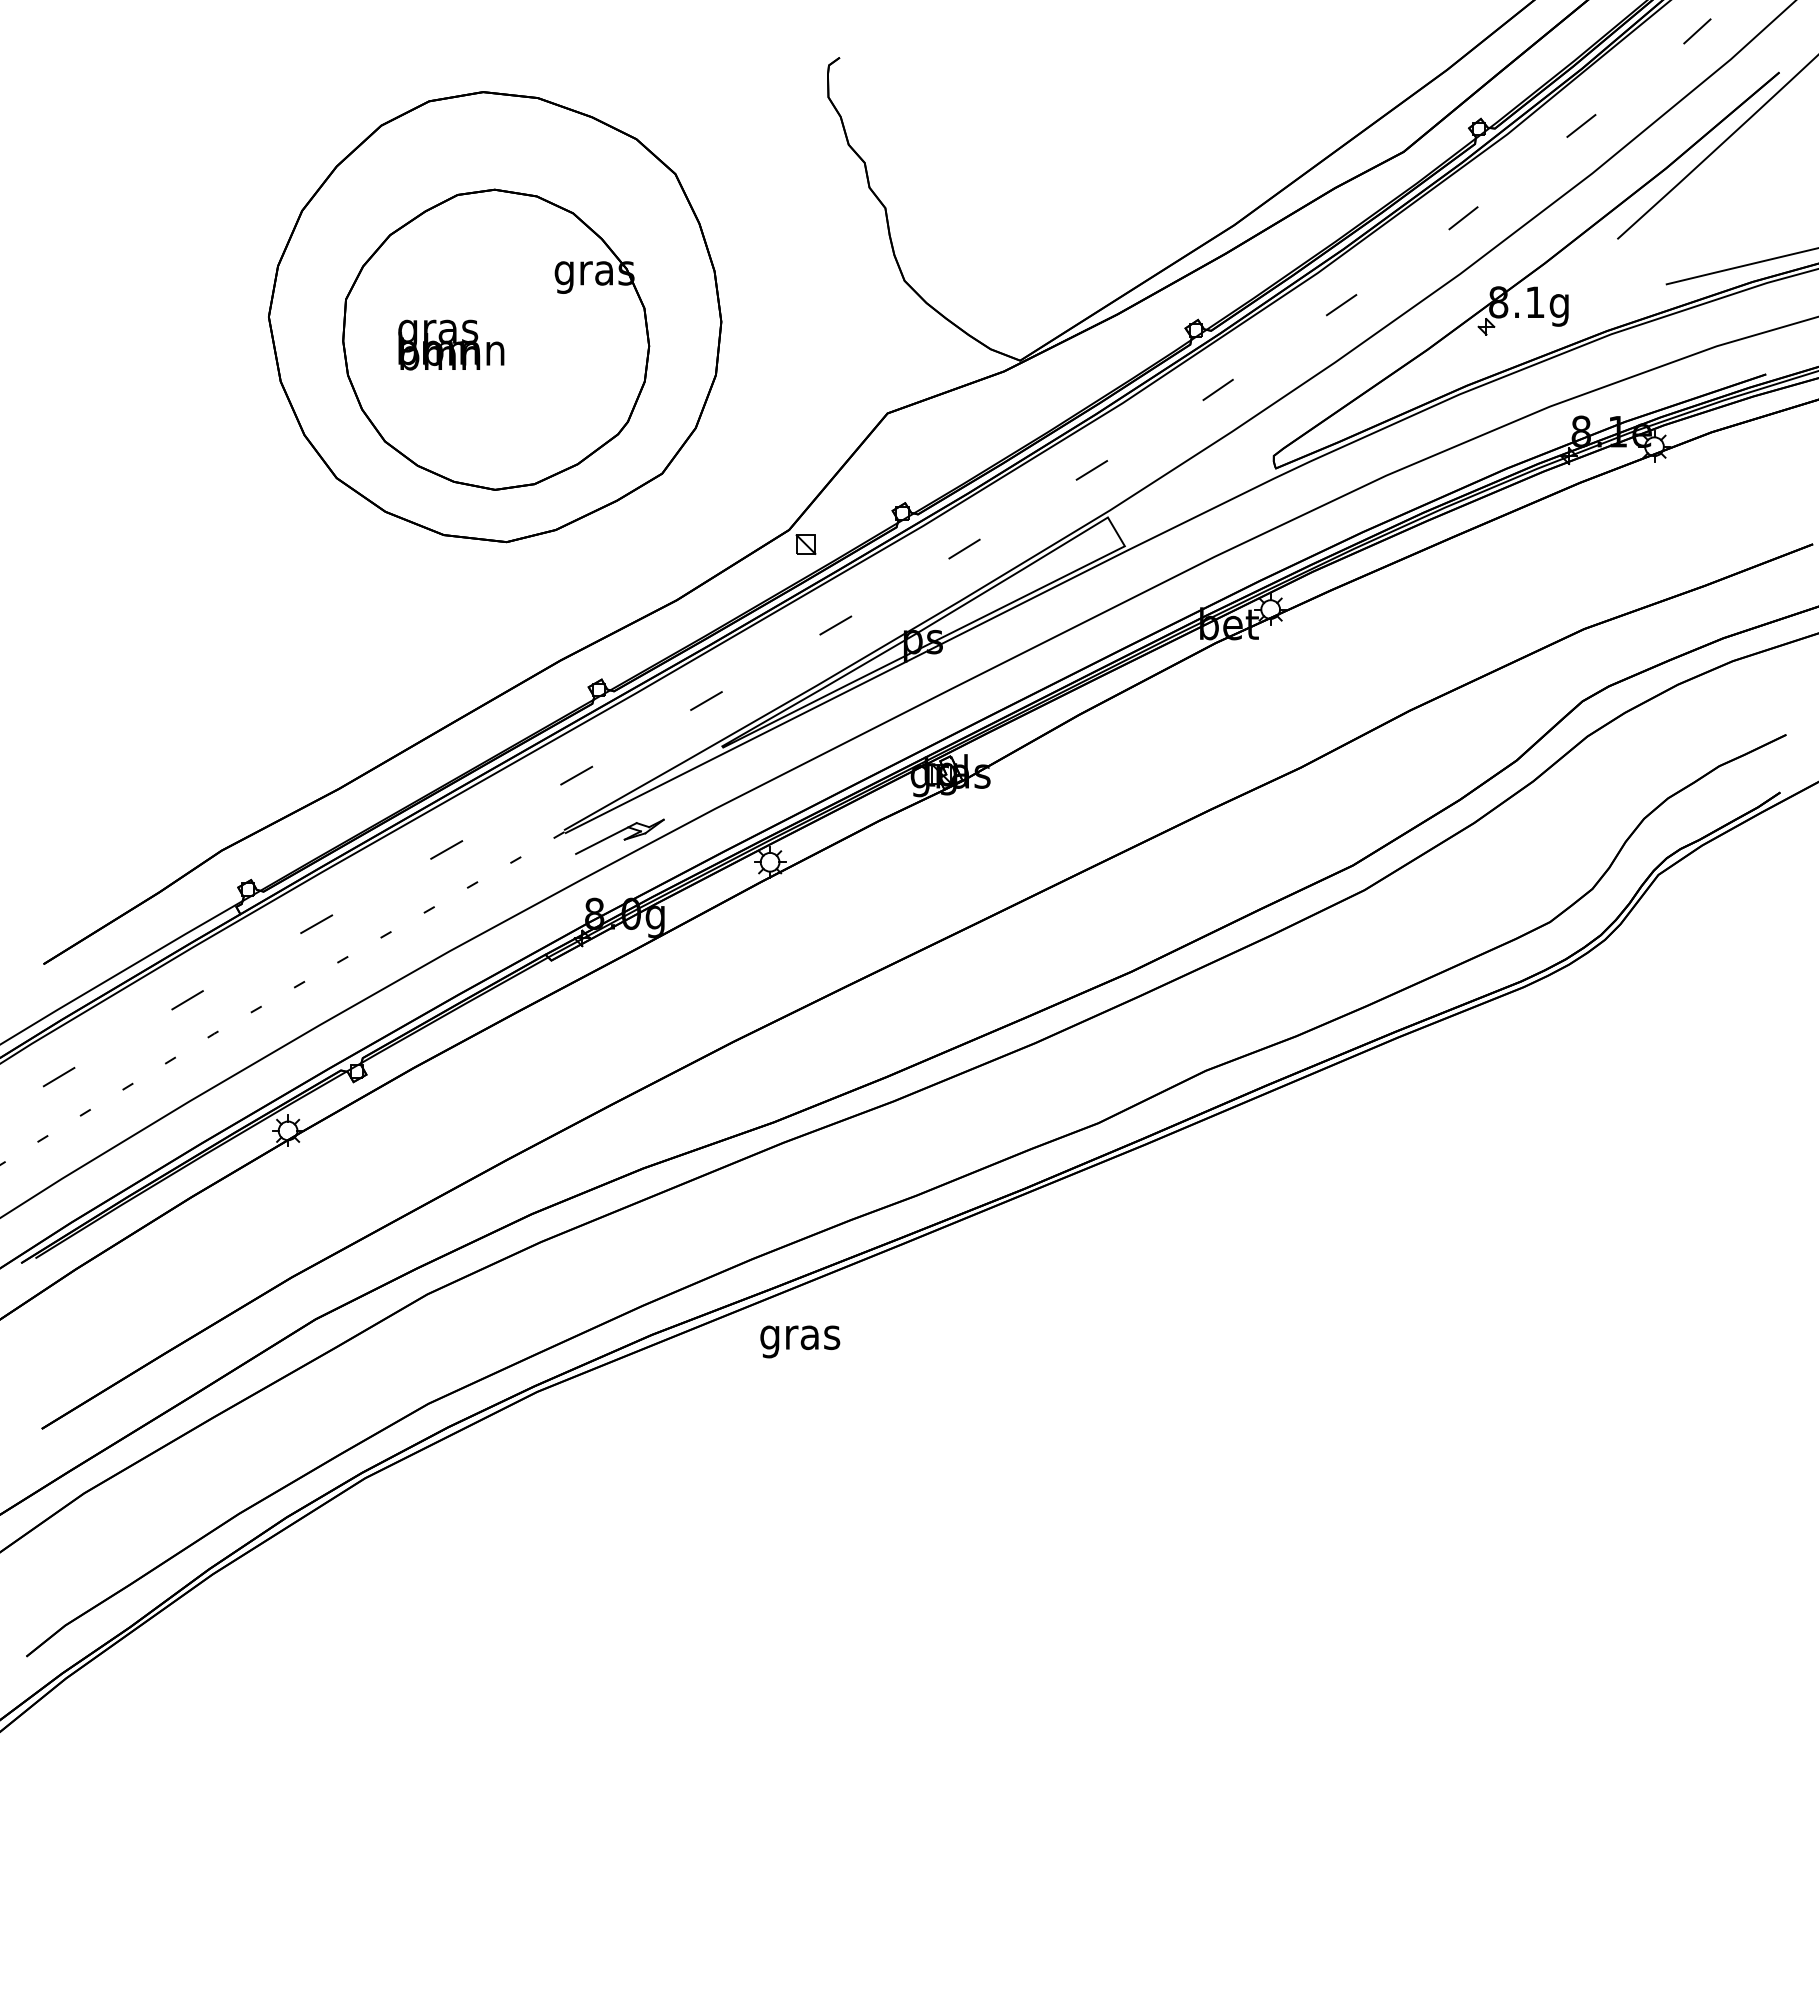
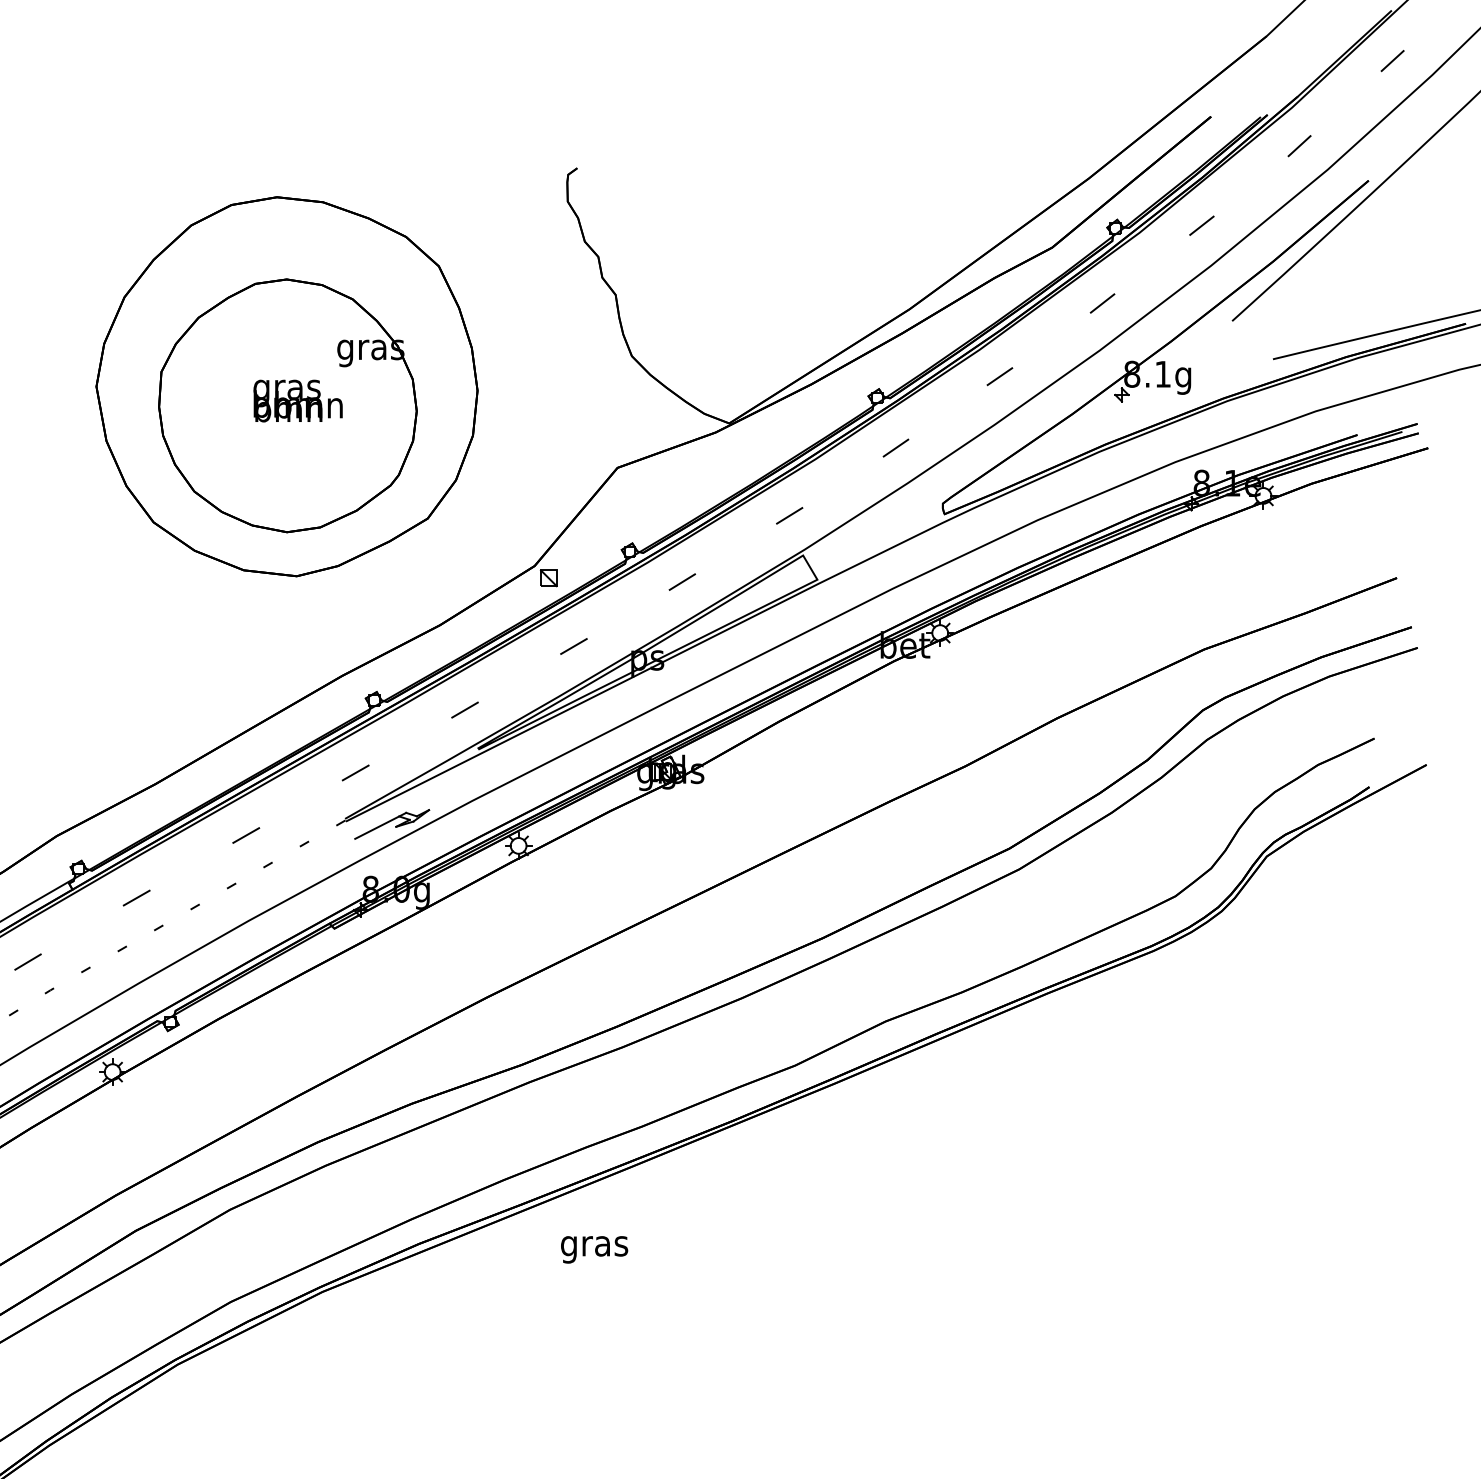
text: (451, 344) -> (298, 400), moved
text: (800, 1341) -> (594, 1249), moved

